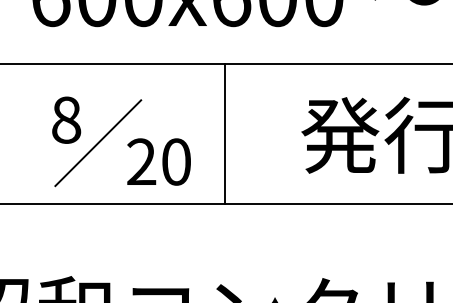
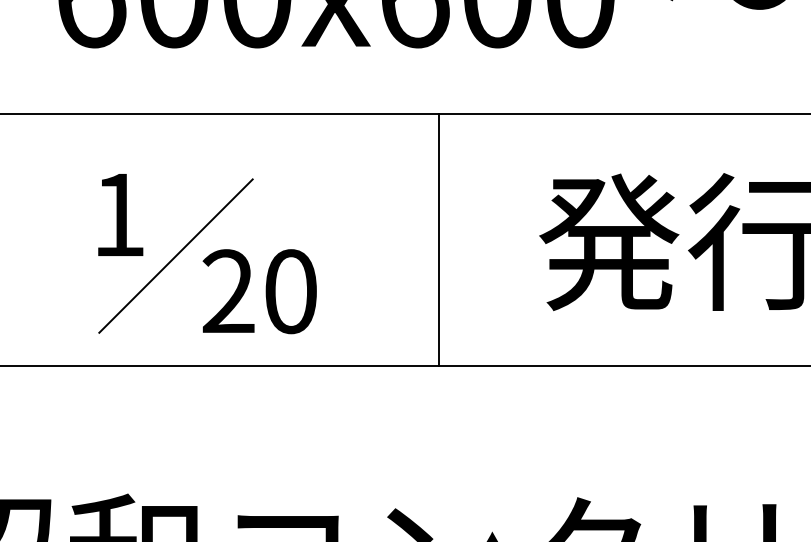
text: (66, 119) -> (119, 213), 8 -> 1
line: (225, 133) -> (439, 238), moved
text: (158, 161) -> (258, 290), moved

